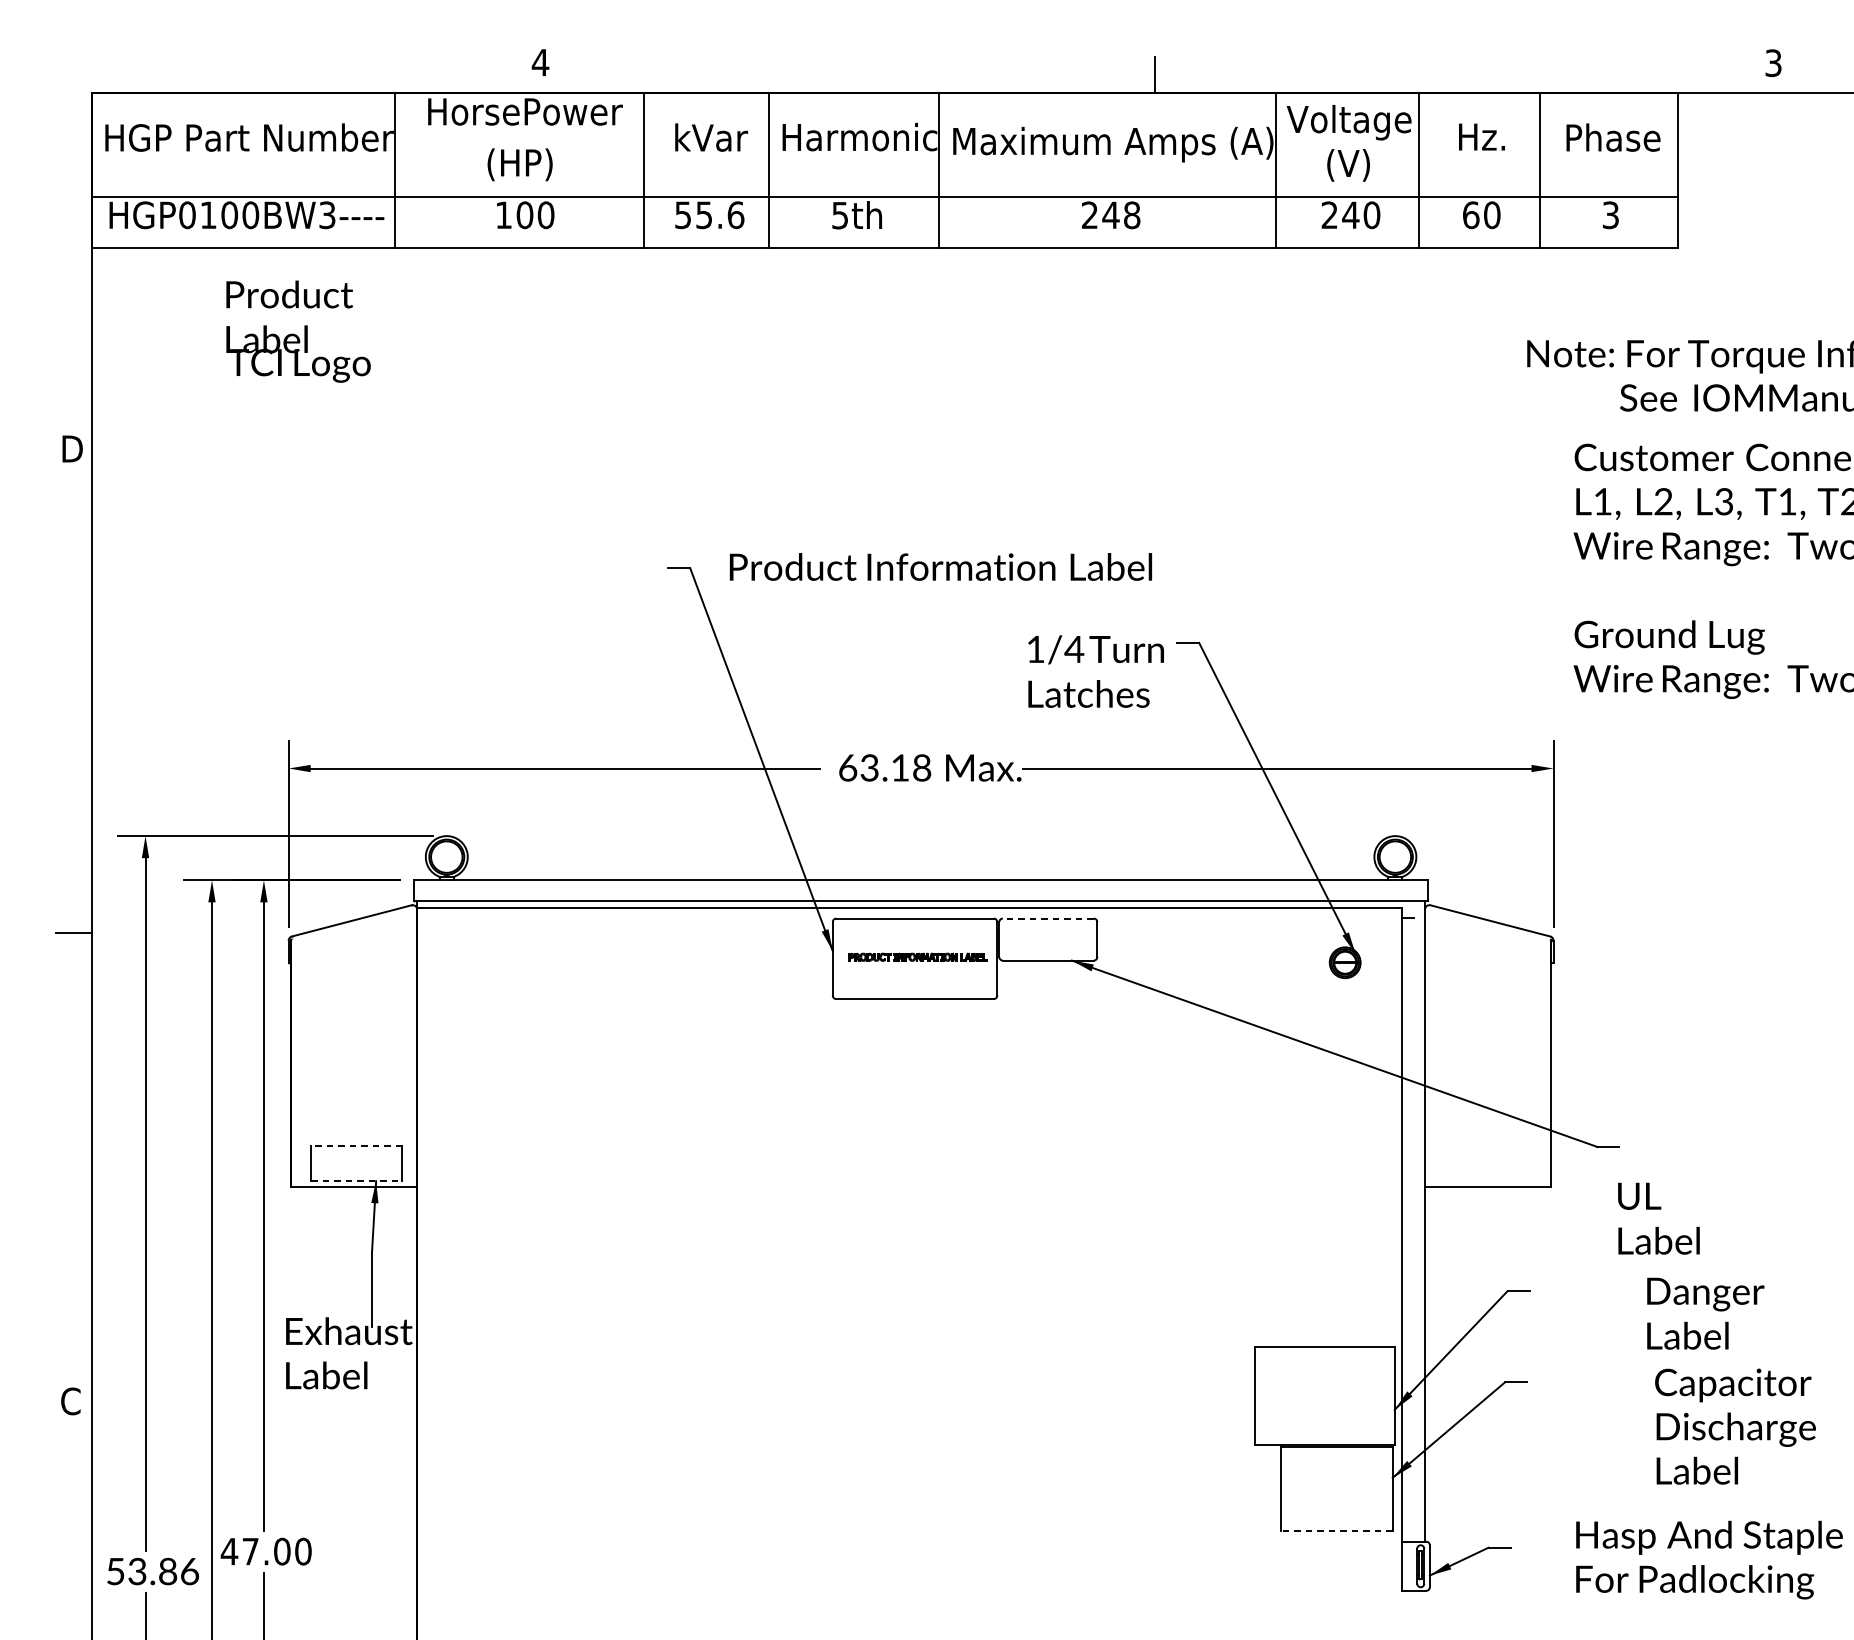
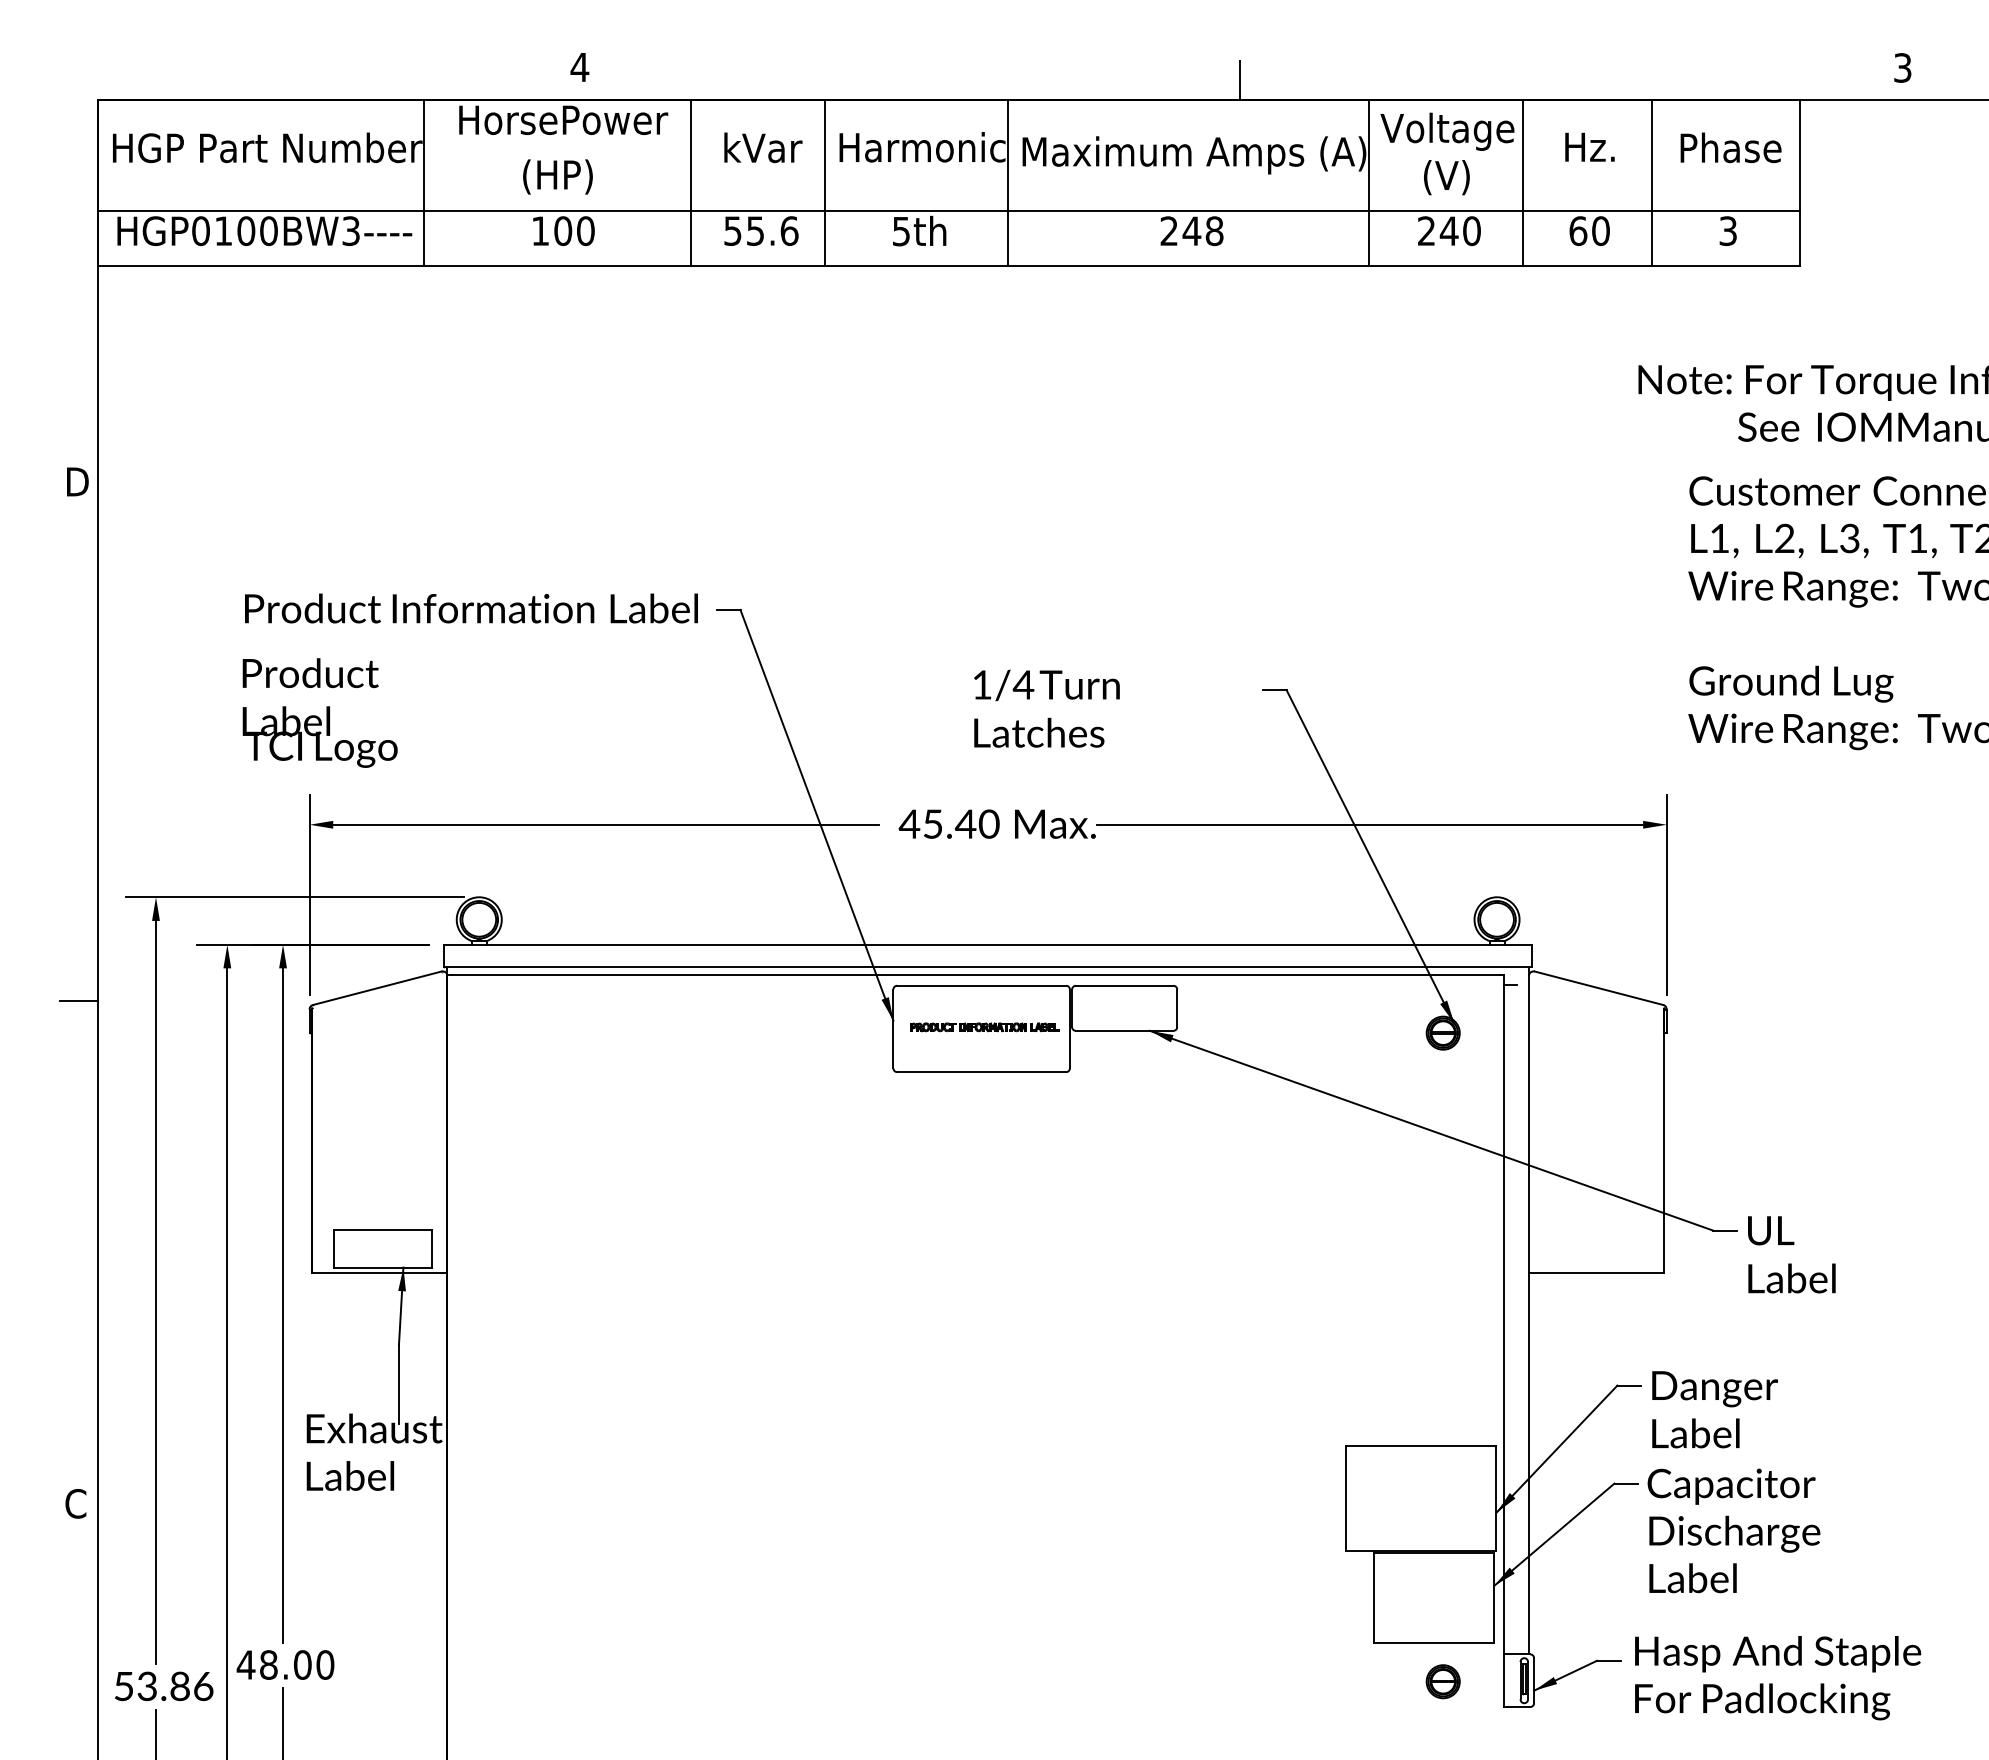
text: (297, 331) -> (319, 712), moved
text: (940, 566) -> (471, 608), moved
text: (1095, 671) -> (1046, 708), moved
text: (884, 767) -> (948, 823), 63.18 -> 45.40
line: (1048, 918) -> (1124, 985), dashed -> solid
line: (356, 1146) -> (382, 1230), dashed -> solid
line: (356, 1181) -> (382, 1267), dashed -> solid
text: (1658, 1218) -> (1791, 1254), moved
text: (1706, 1313) -> (1715, 1409), moved
text: (1735, 1426) -> (1733, 1530), moved
line: (1336, 1531) -> (1433, 1643), dashed -> solid
text: (250, 1551) -> (268, 1664), 47.00 -> 48.00
text: (1709, 1560) -> (1778, 1678), moved
part: (1344, 1566) -> (1442, 1681), added

